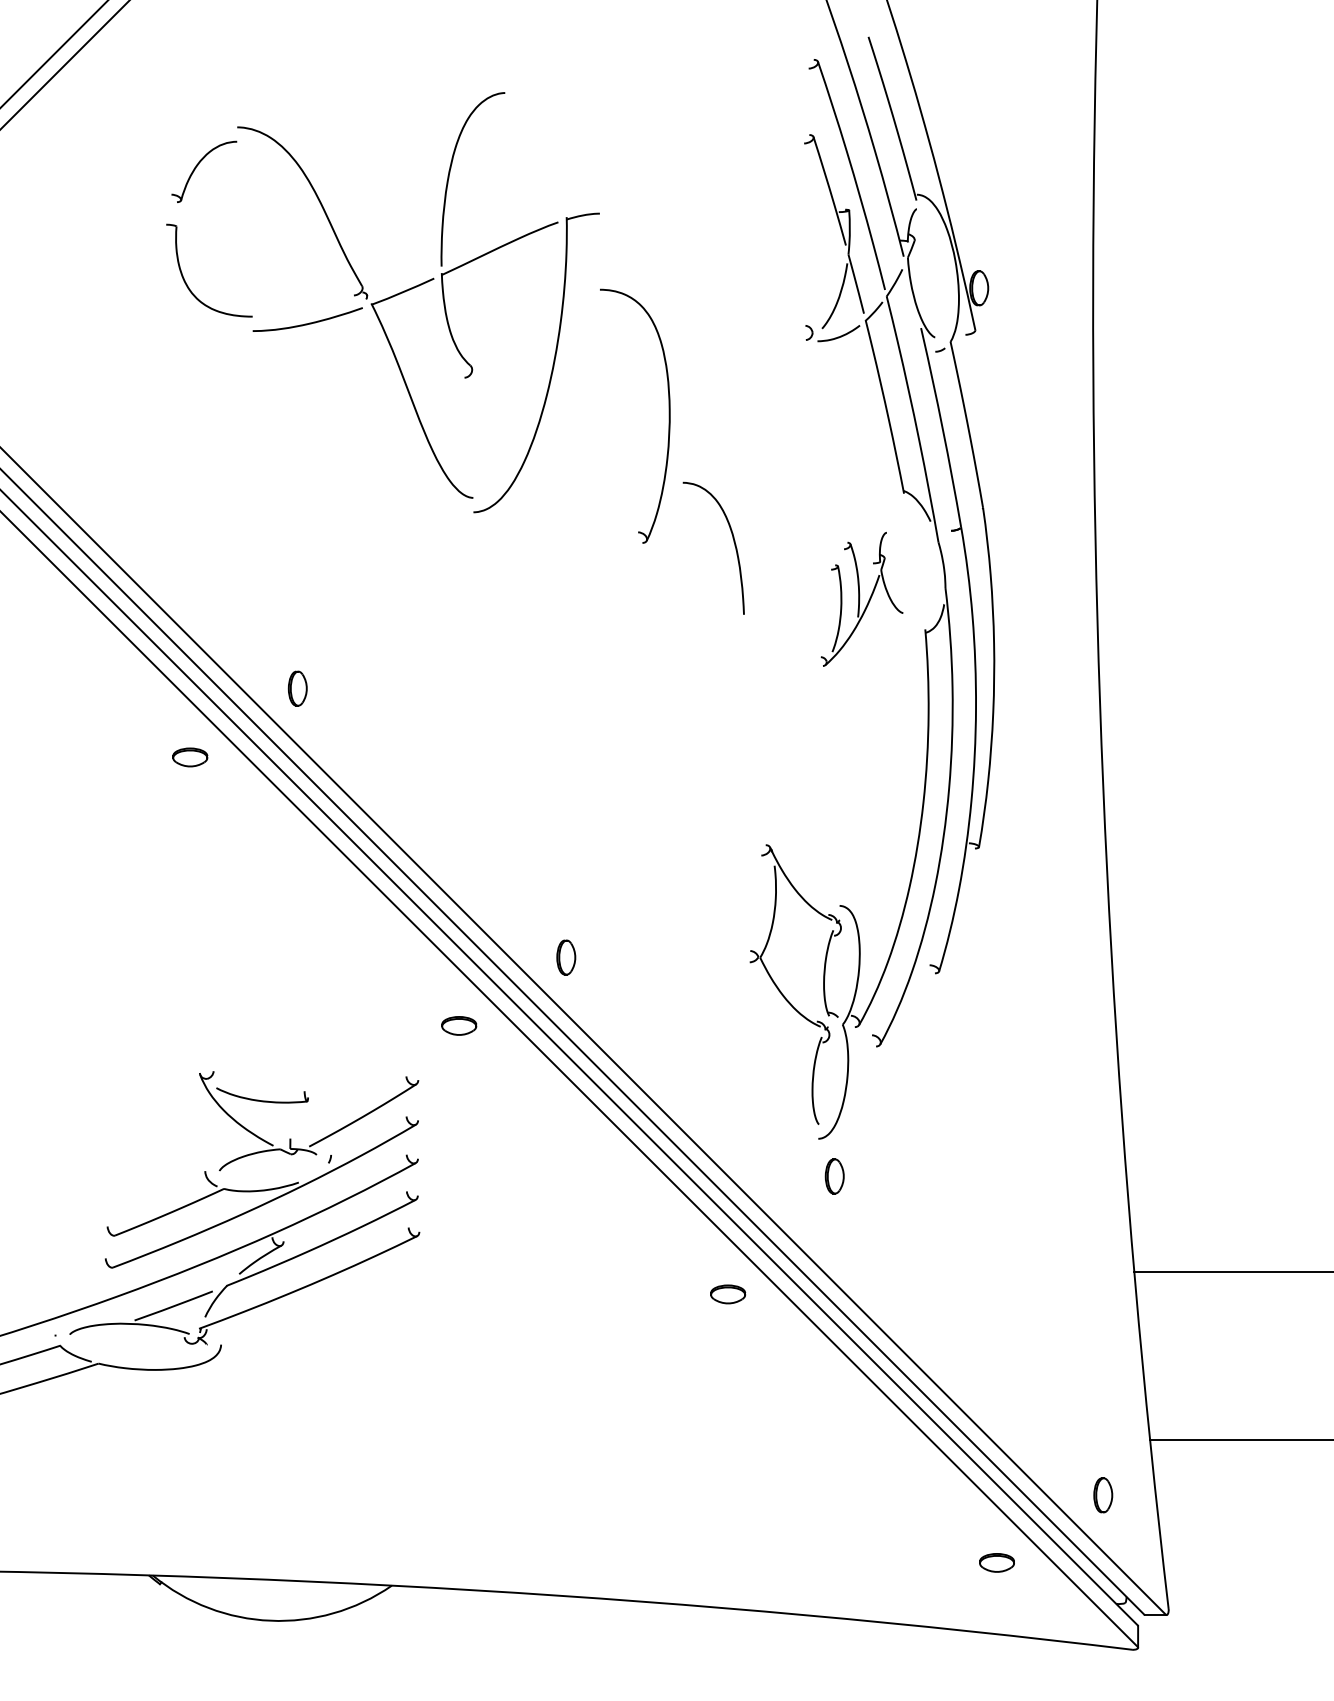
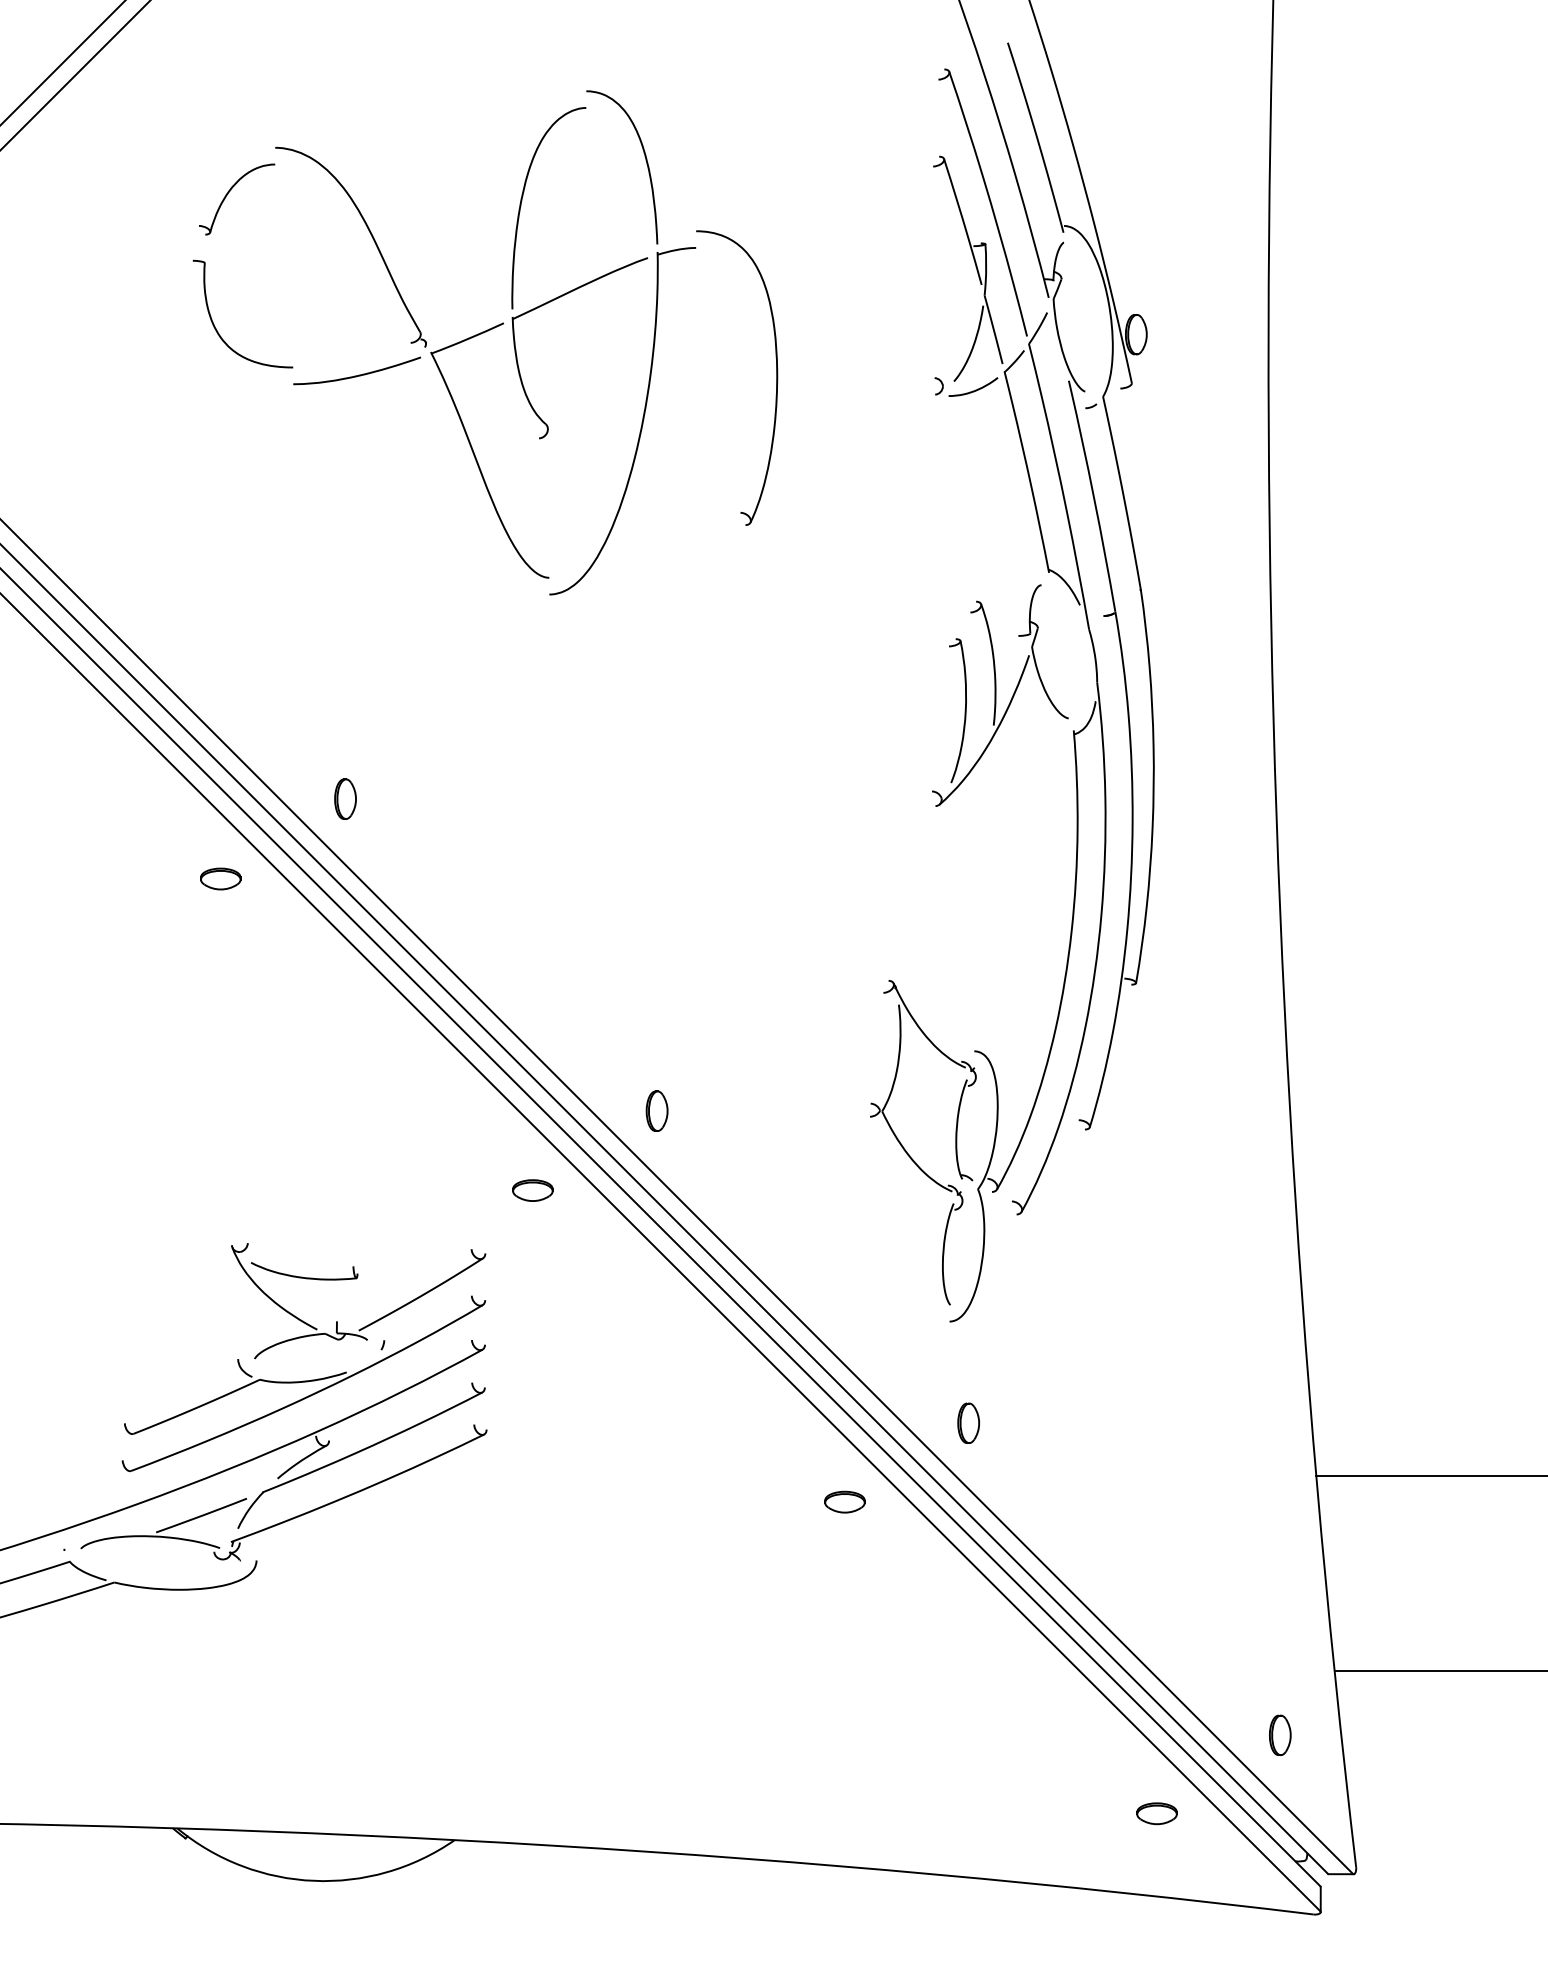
part: (669, 415) -> (776, 377), moved
curve: (733, 542) -> (645, 160), moved
part: (862, 599) -> (1000, 695), size x1.43
part: (834, 1175) -> (968, 1422), moved

